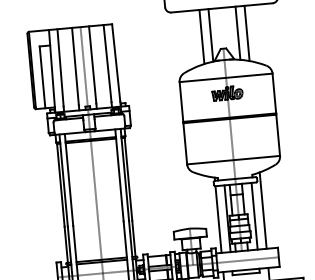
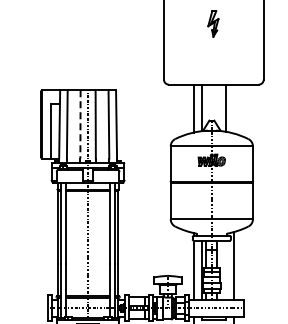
line: (246, 32) -> (233, 108), removed
line: (75, 66) -> (80, 124), solid -> dashed
line: (254, 215) -> (225, 269), removed

